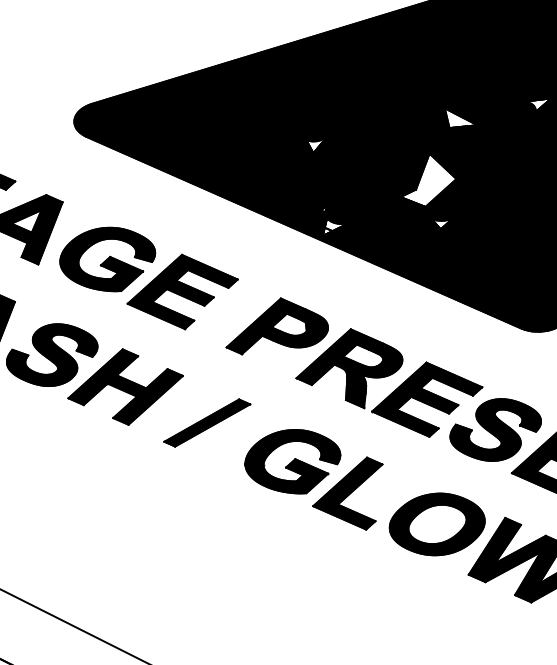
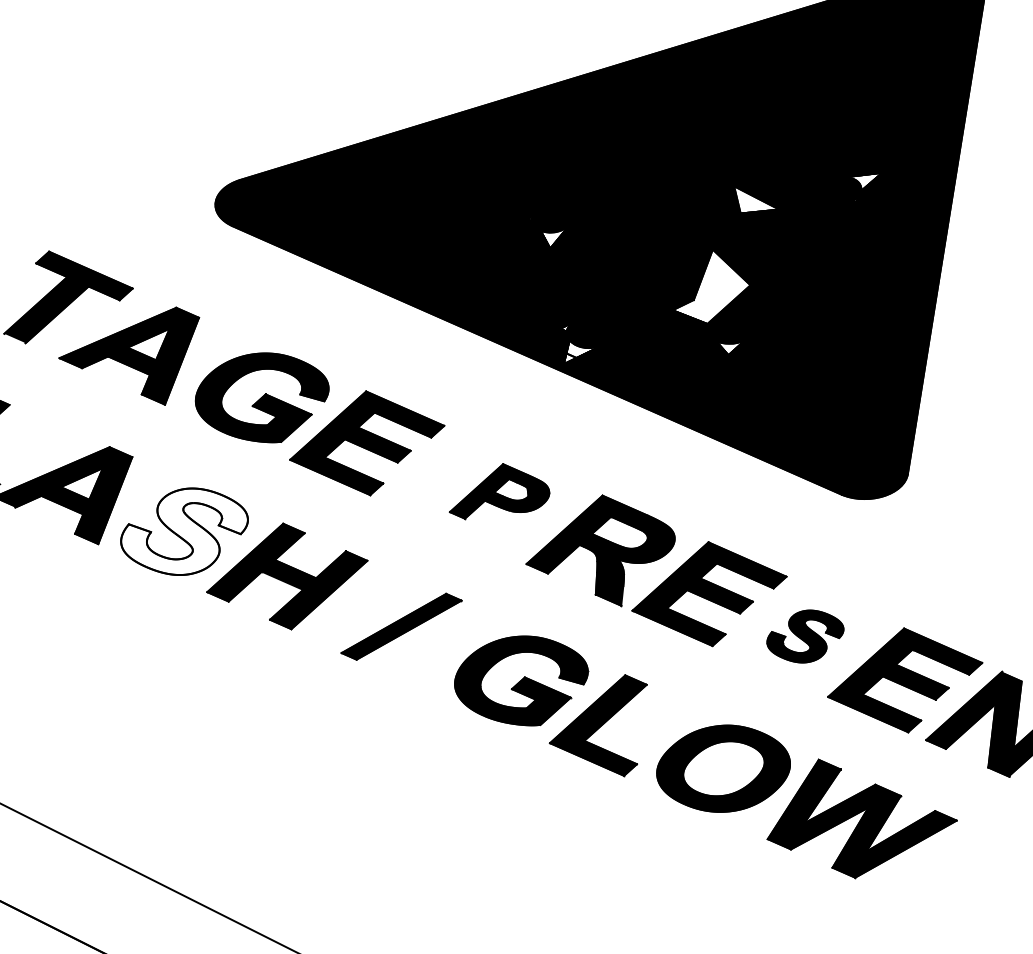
part: (277, 326) -> (499, 491), size x0.7
fill: (52, 354) -> (184, 531), removed
part: (495, 429) -> (805, 636), size x0.6

